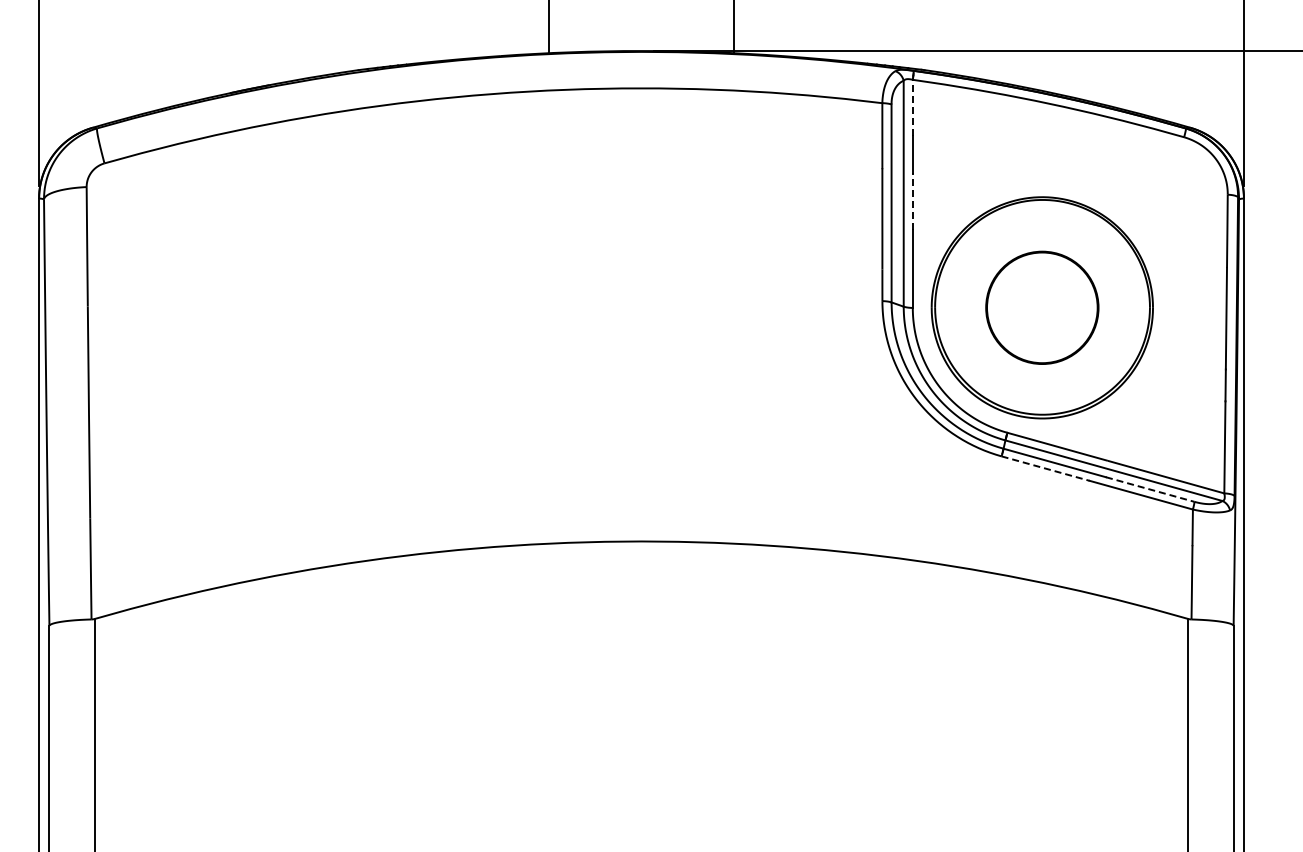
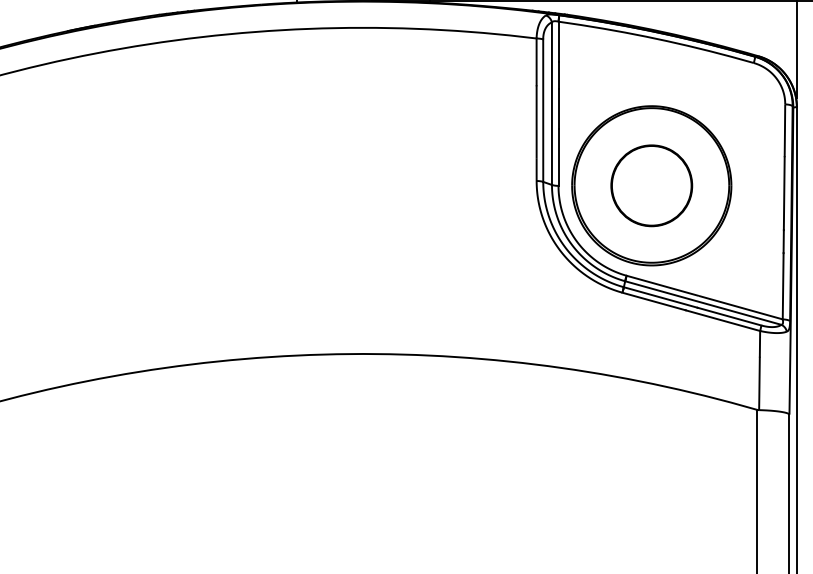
line: (912, 107) -> (558, 41), dashed -> solid
line: (912, 200) -> (558, 108), dashed -> solid
line: (1045, 468) -> (654, 301), dashed -> solid
line: (1150, 489) -> (729, 316), dashed -> solid

